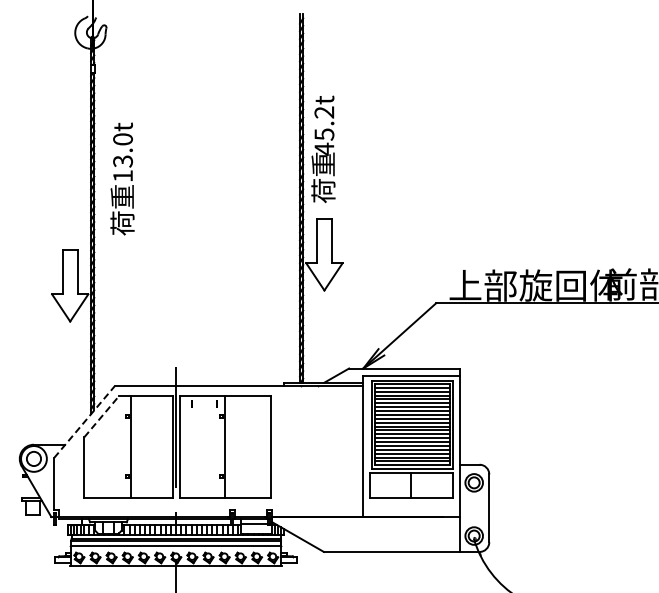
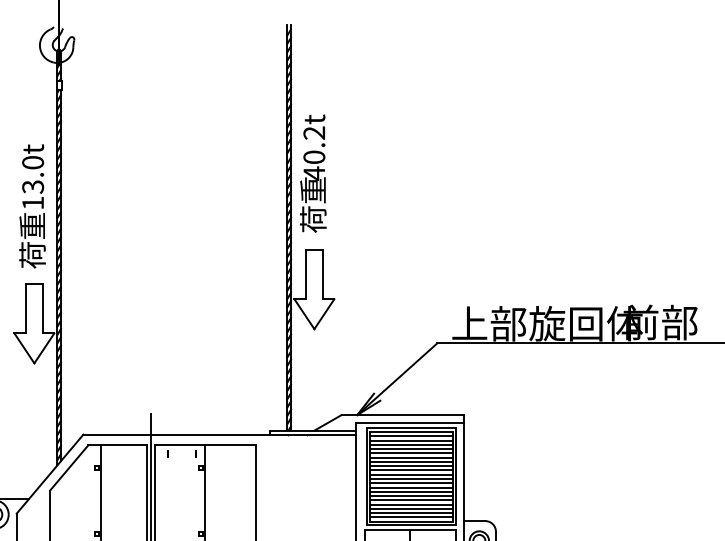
text: (324, 134) -> (314, 157), 45.2t -> 40.2t
text: (122, 178) -> (32, 205), moved
line: (102, 416) -> (69, 467), dashed -> solid
line: (84, 422) -> (50, 474), dashed -> solid

